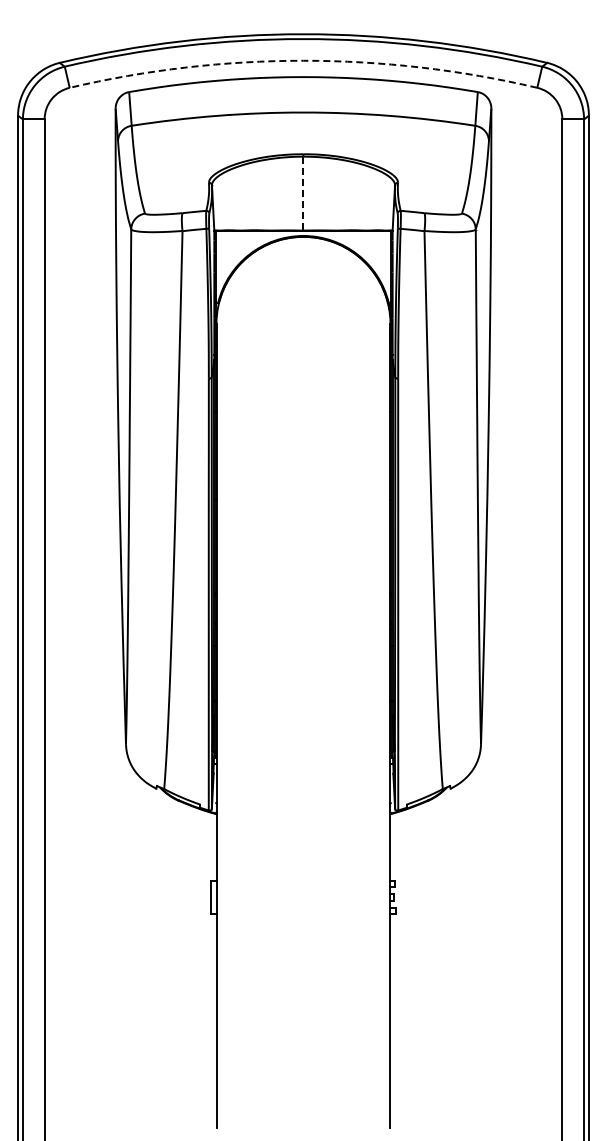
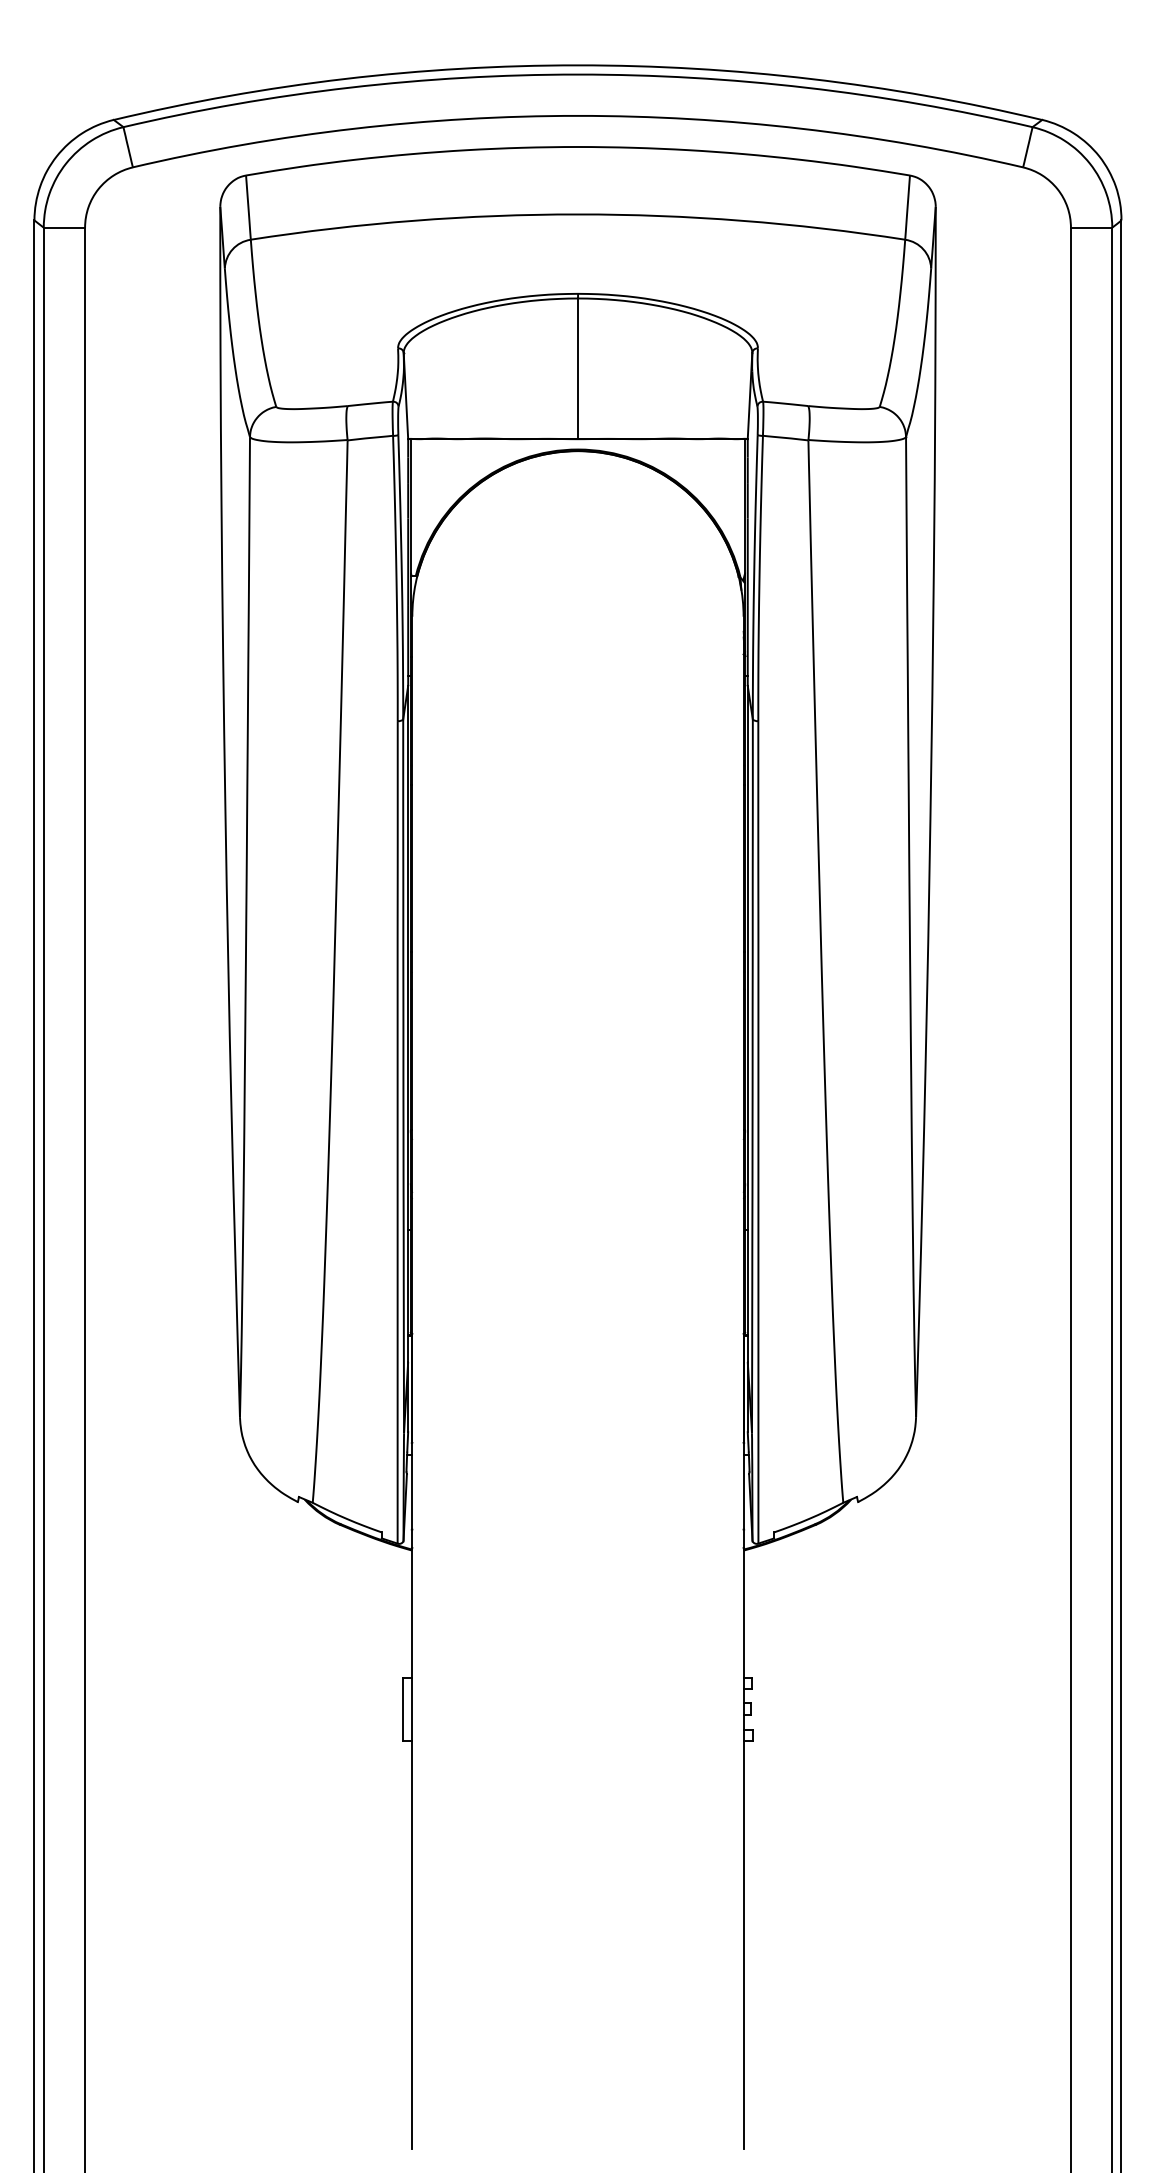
arc: (303, 60) -> (578, 115), dashed -> solid
line: (303, 193) -> (578, 368), dashed -> solid

